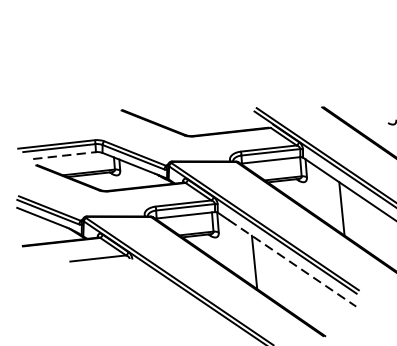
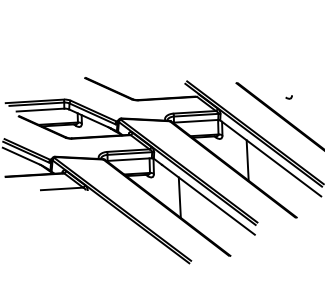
line: (64, 156) -> (40, 110), dashed -> solid
line: (292, 264) -> (208, 200), dashed -> solid

